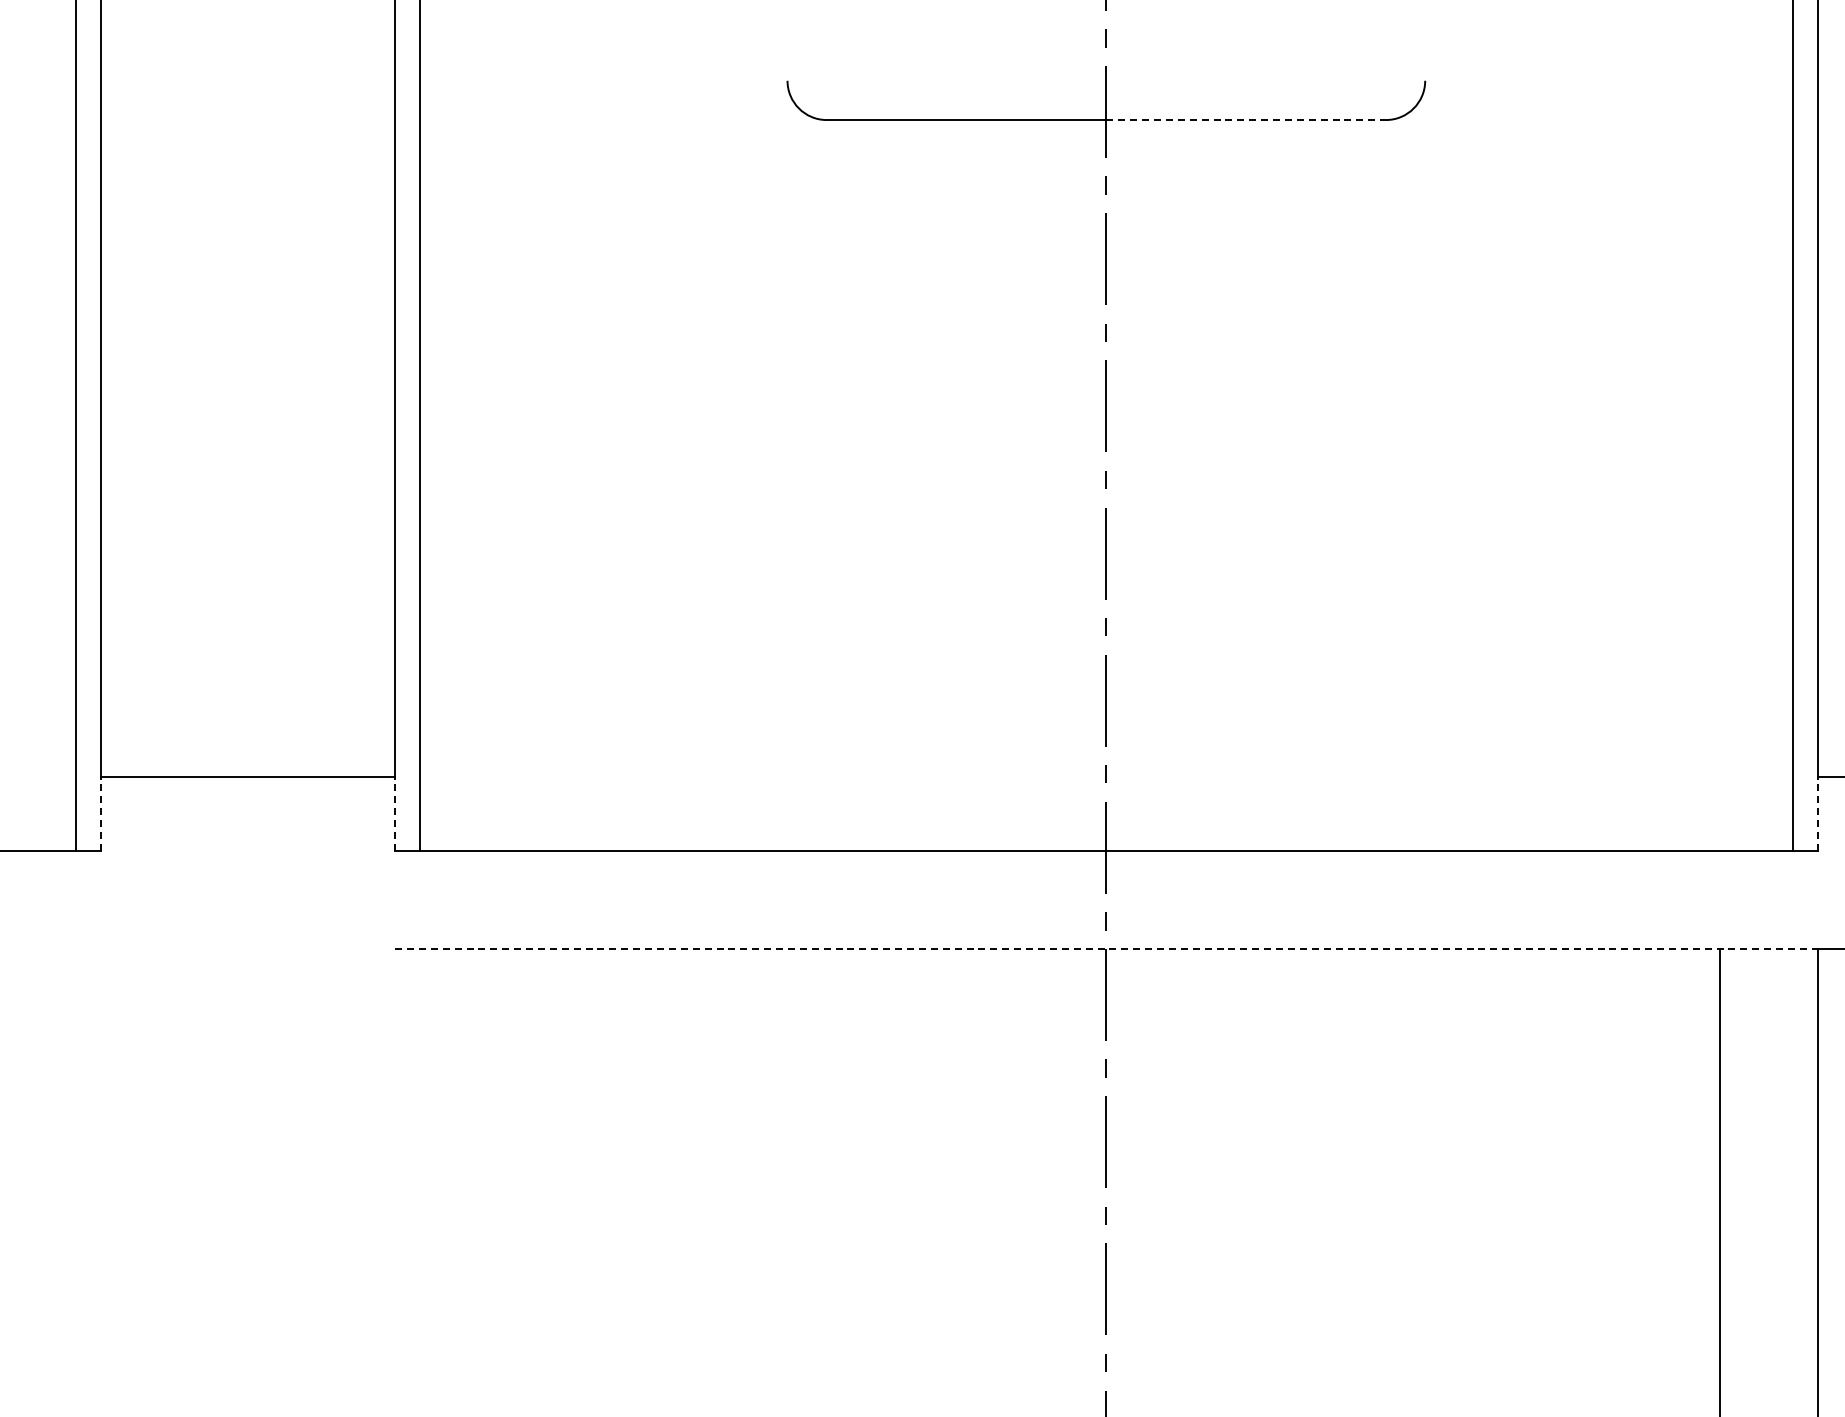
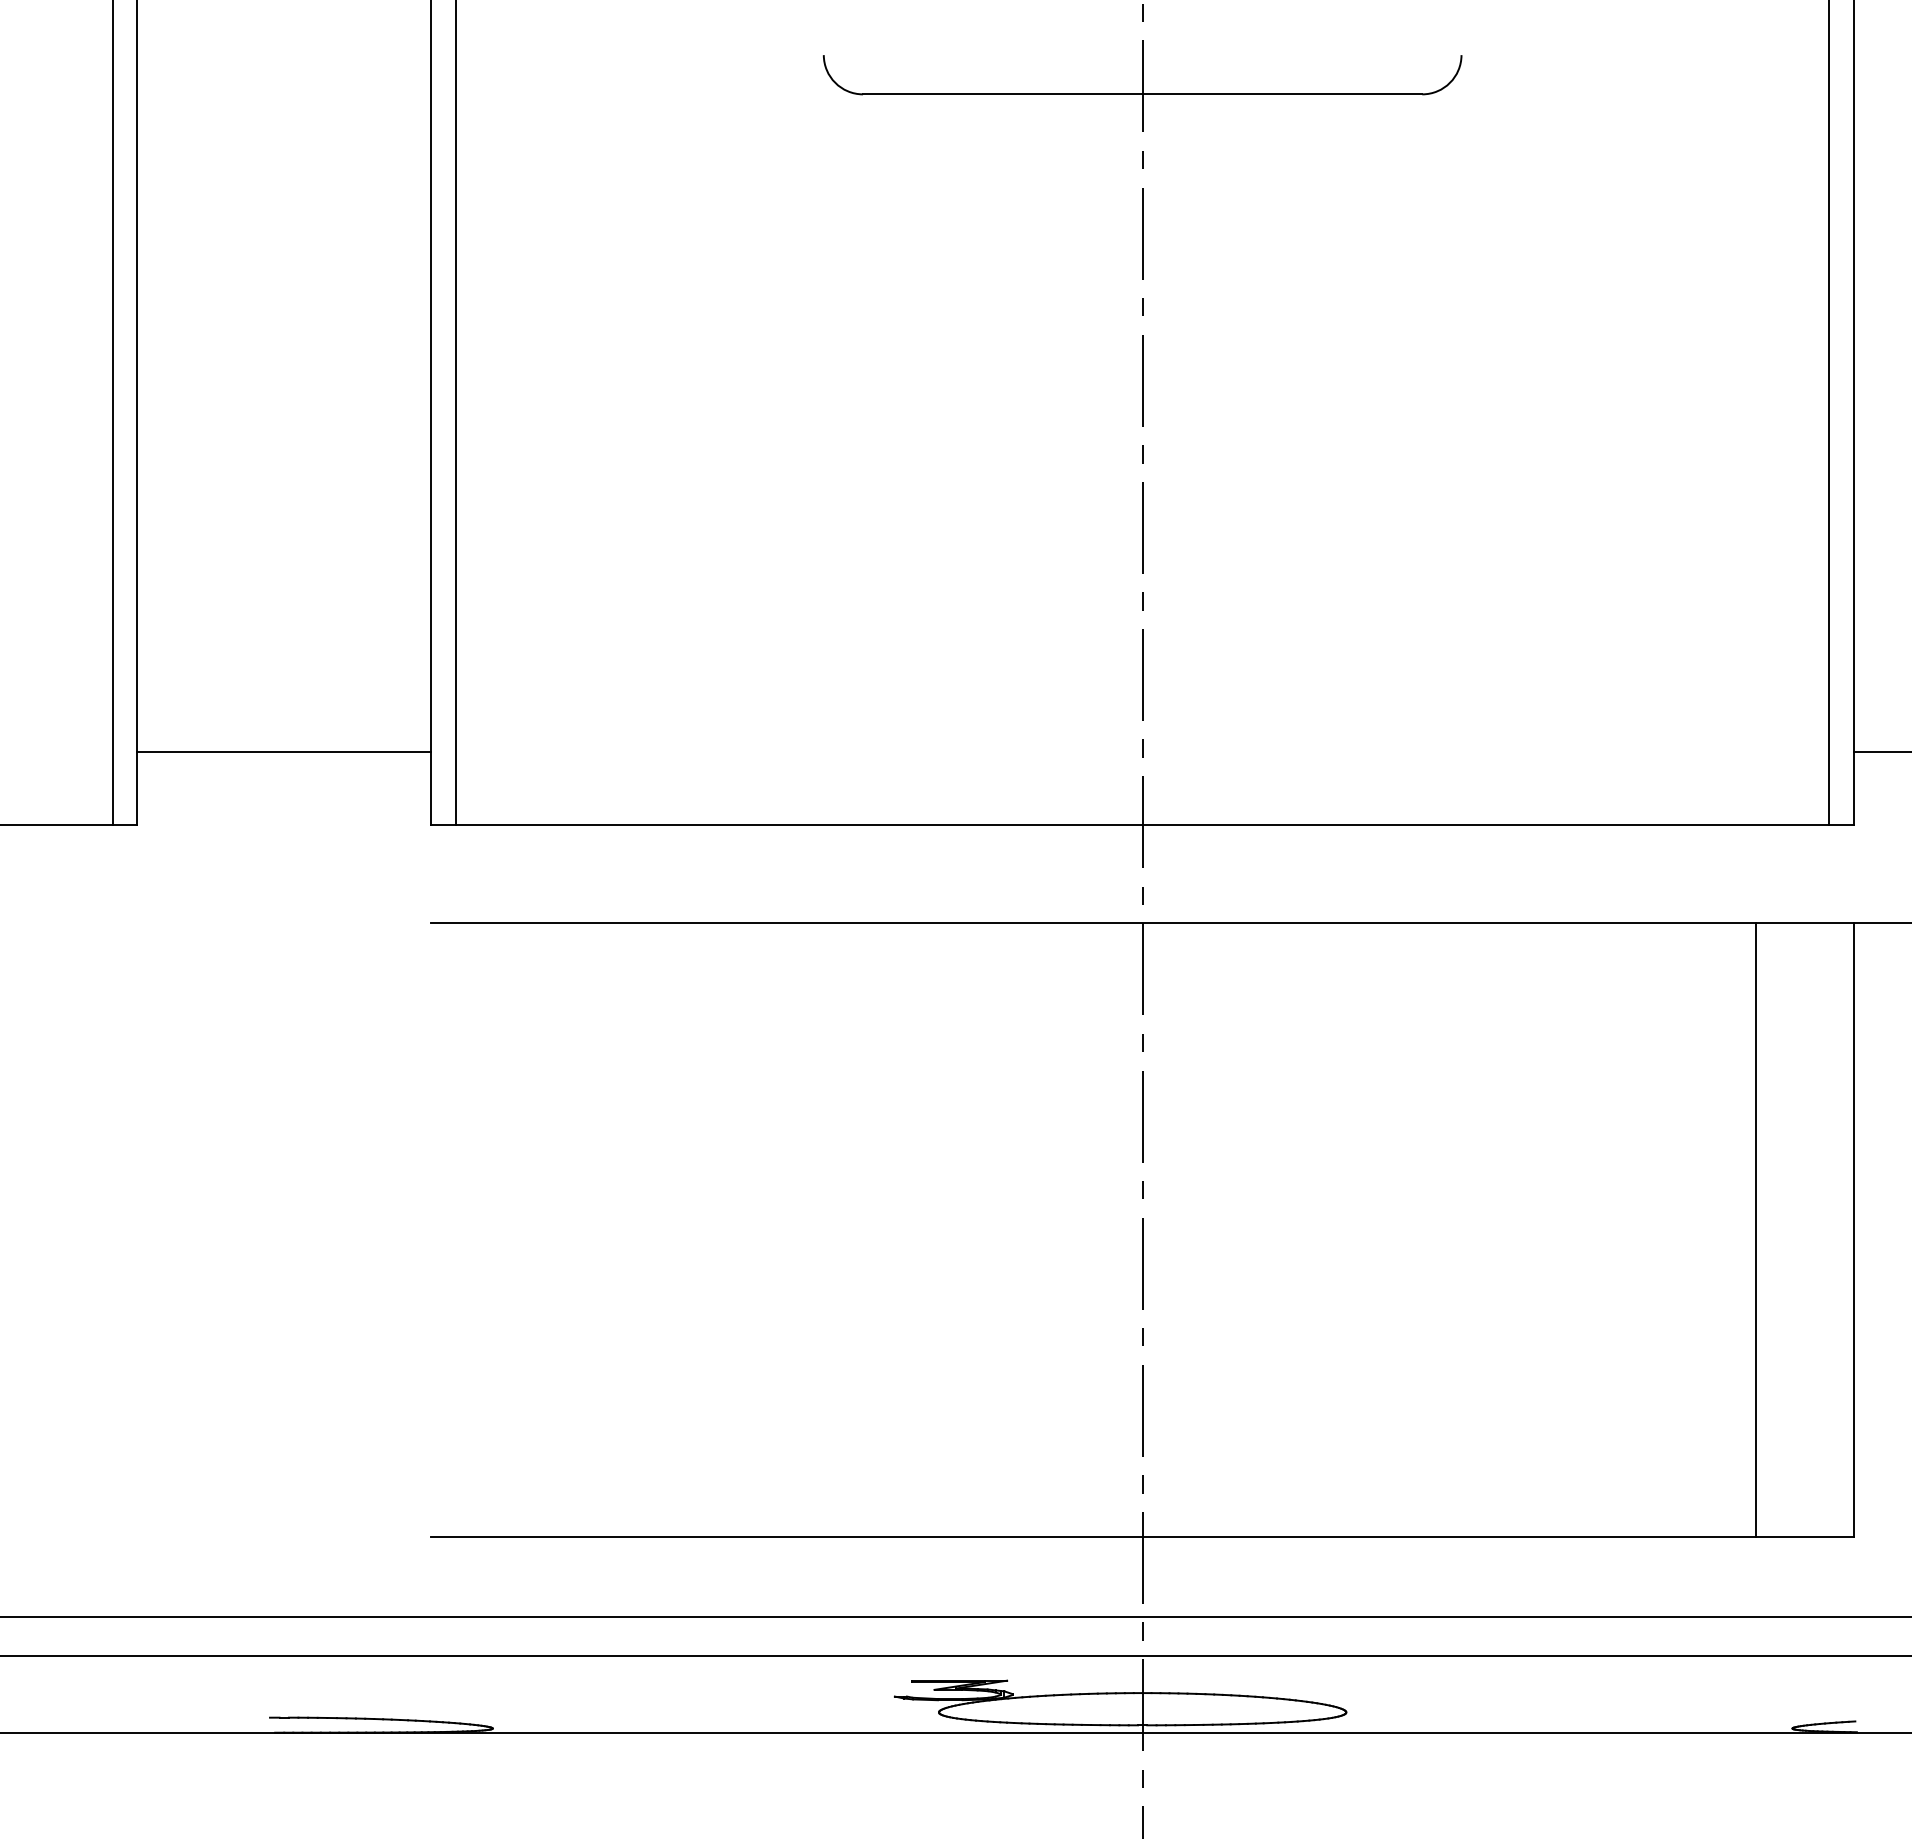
line: (1246, 120) -> (1282, 94), dashed -> solid
line: (101, 814) -> (137, 788), dashed -> solid
line: (395, 814) -> (431, 788), dashed -> solid
line: (1817, 814) -> (1853, 788), dashed -> solid
line: (1107, 949) -> (1143, 923), dashed -> solid

